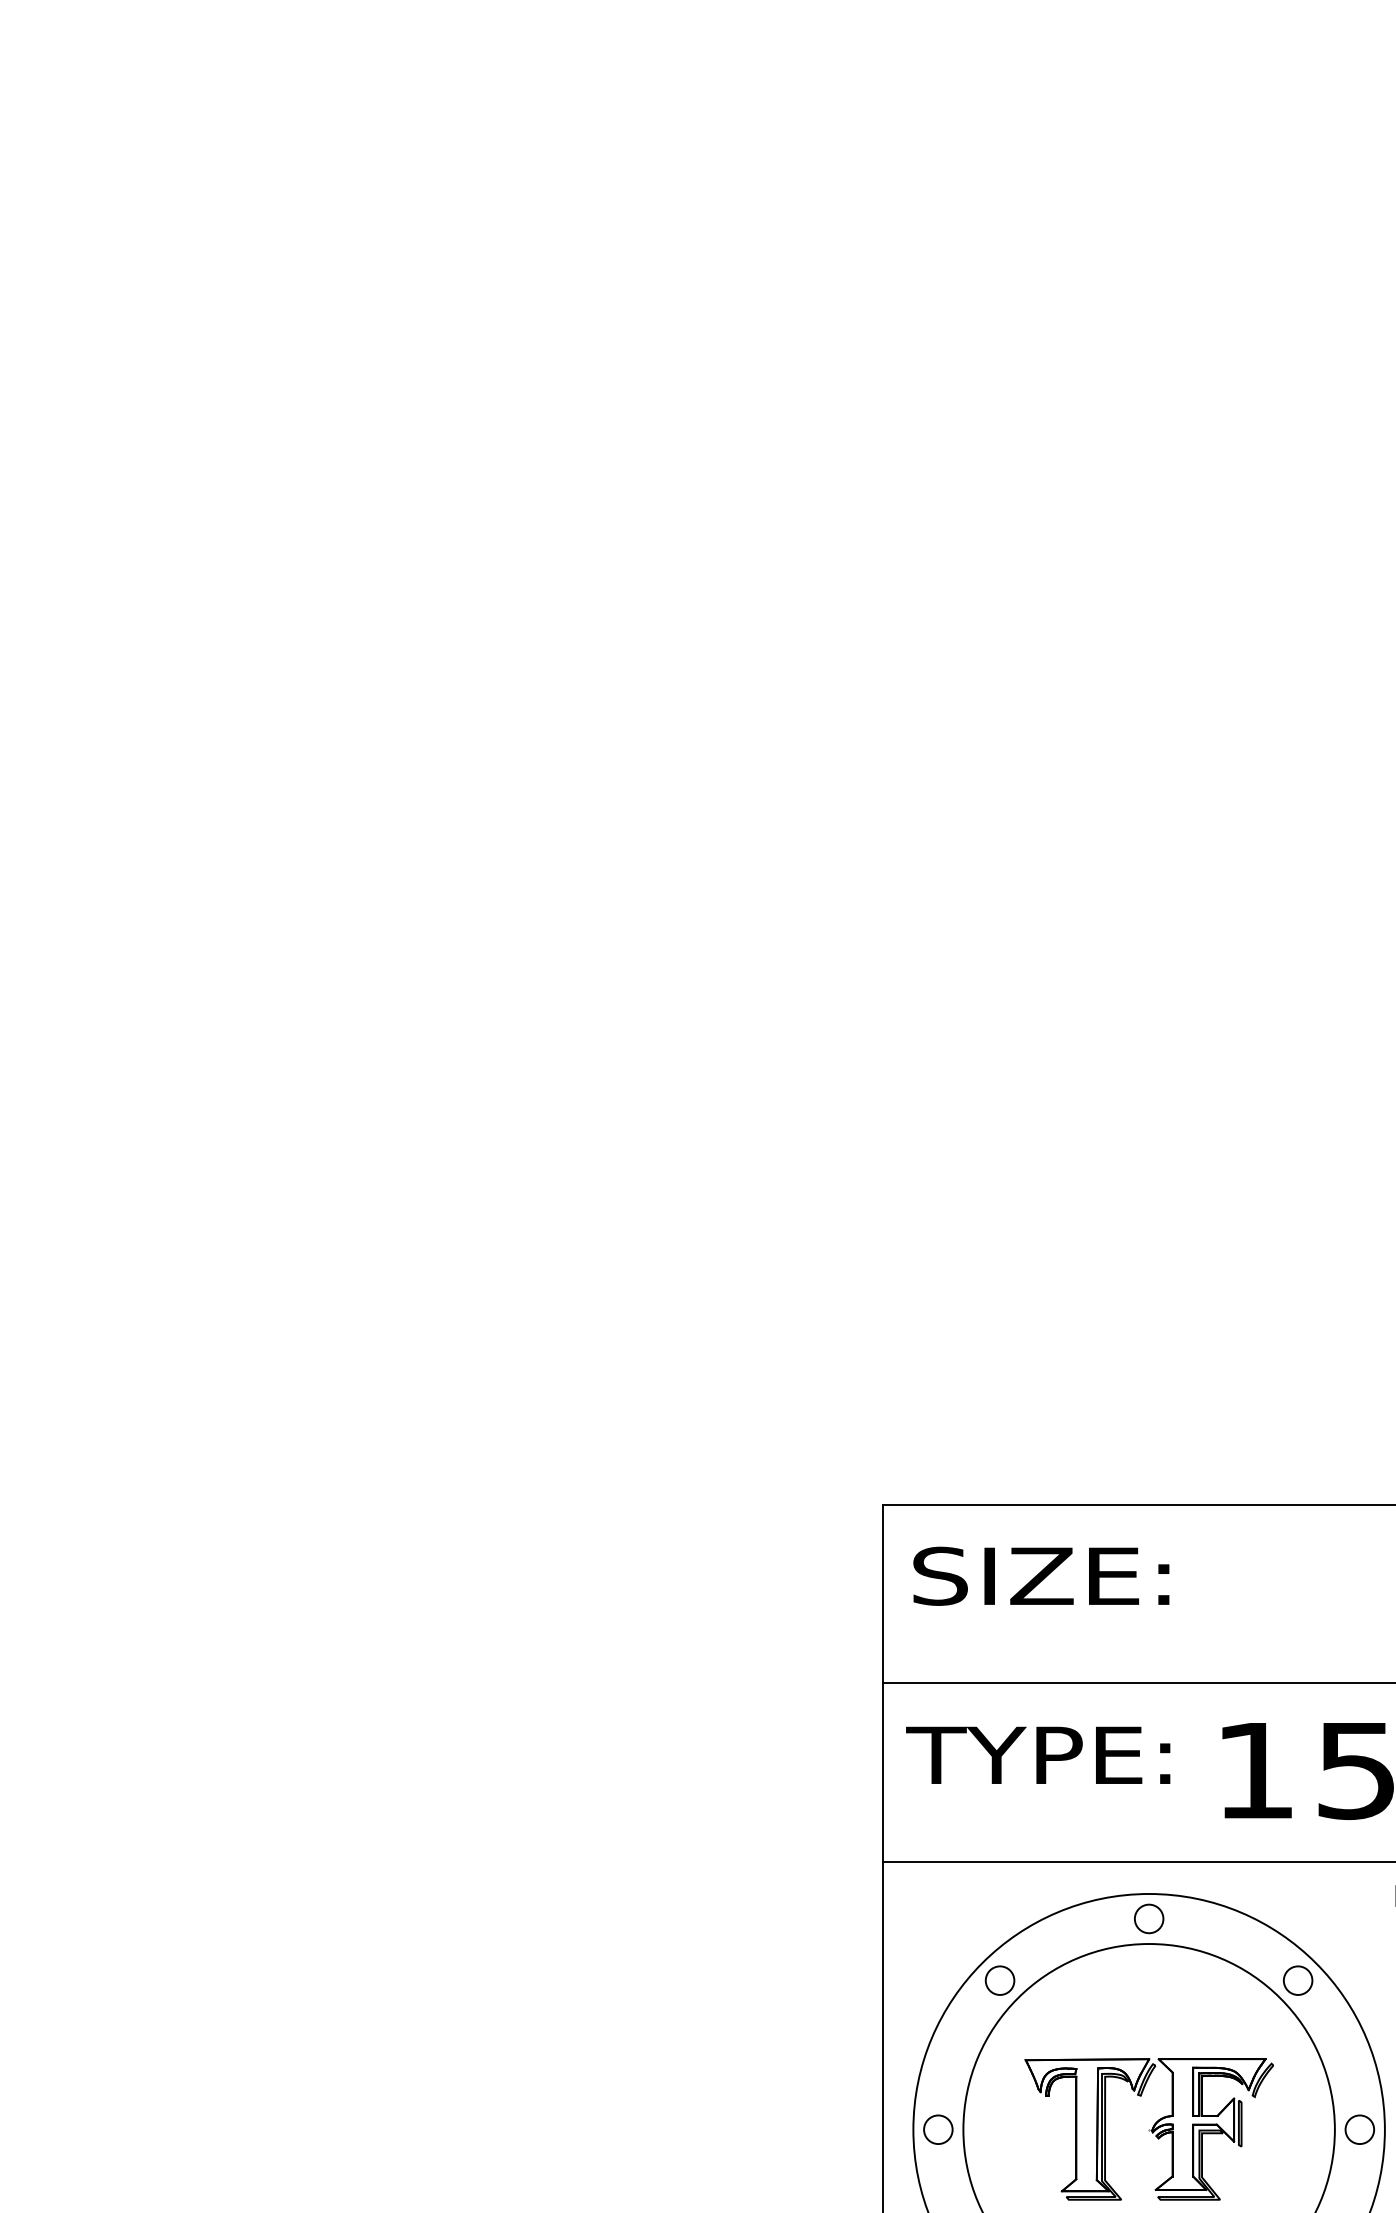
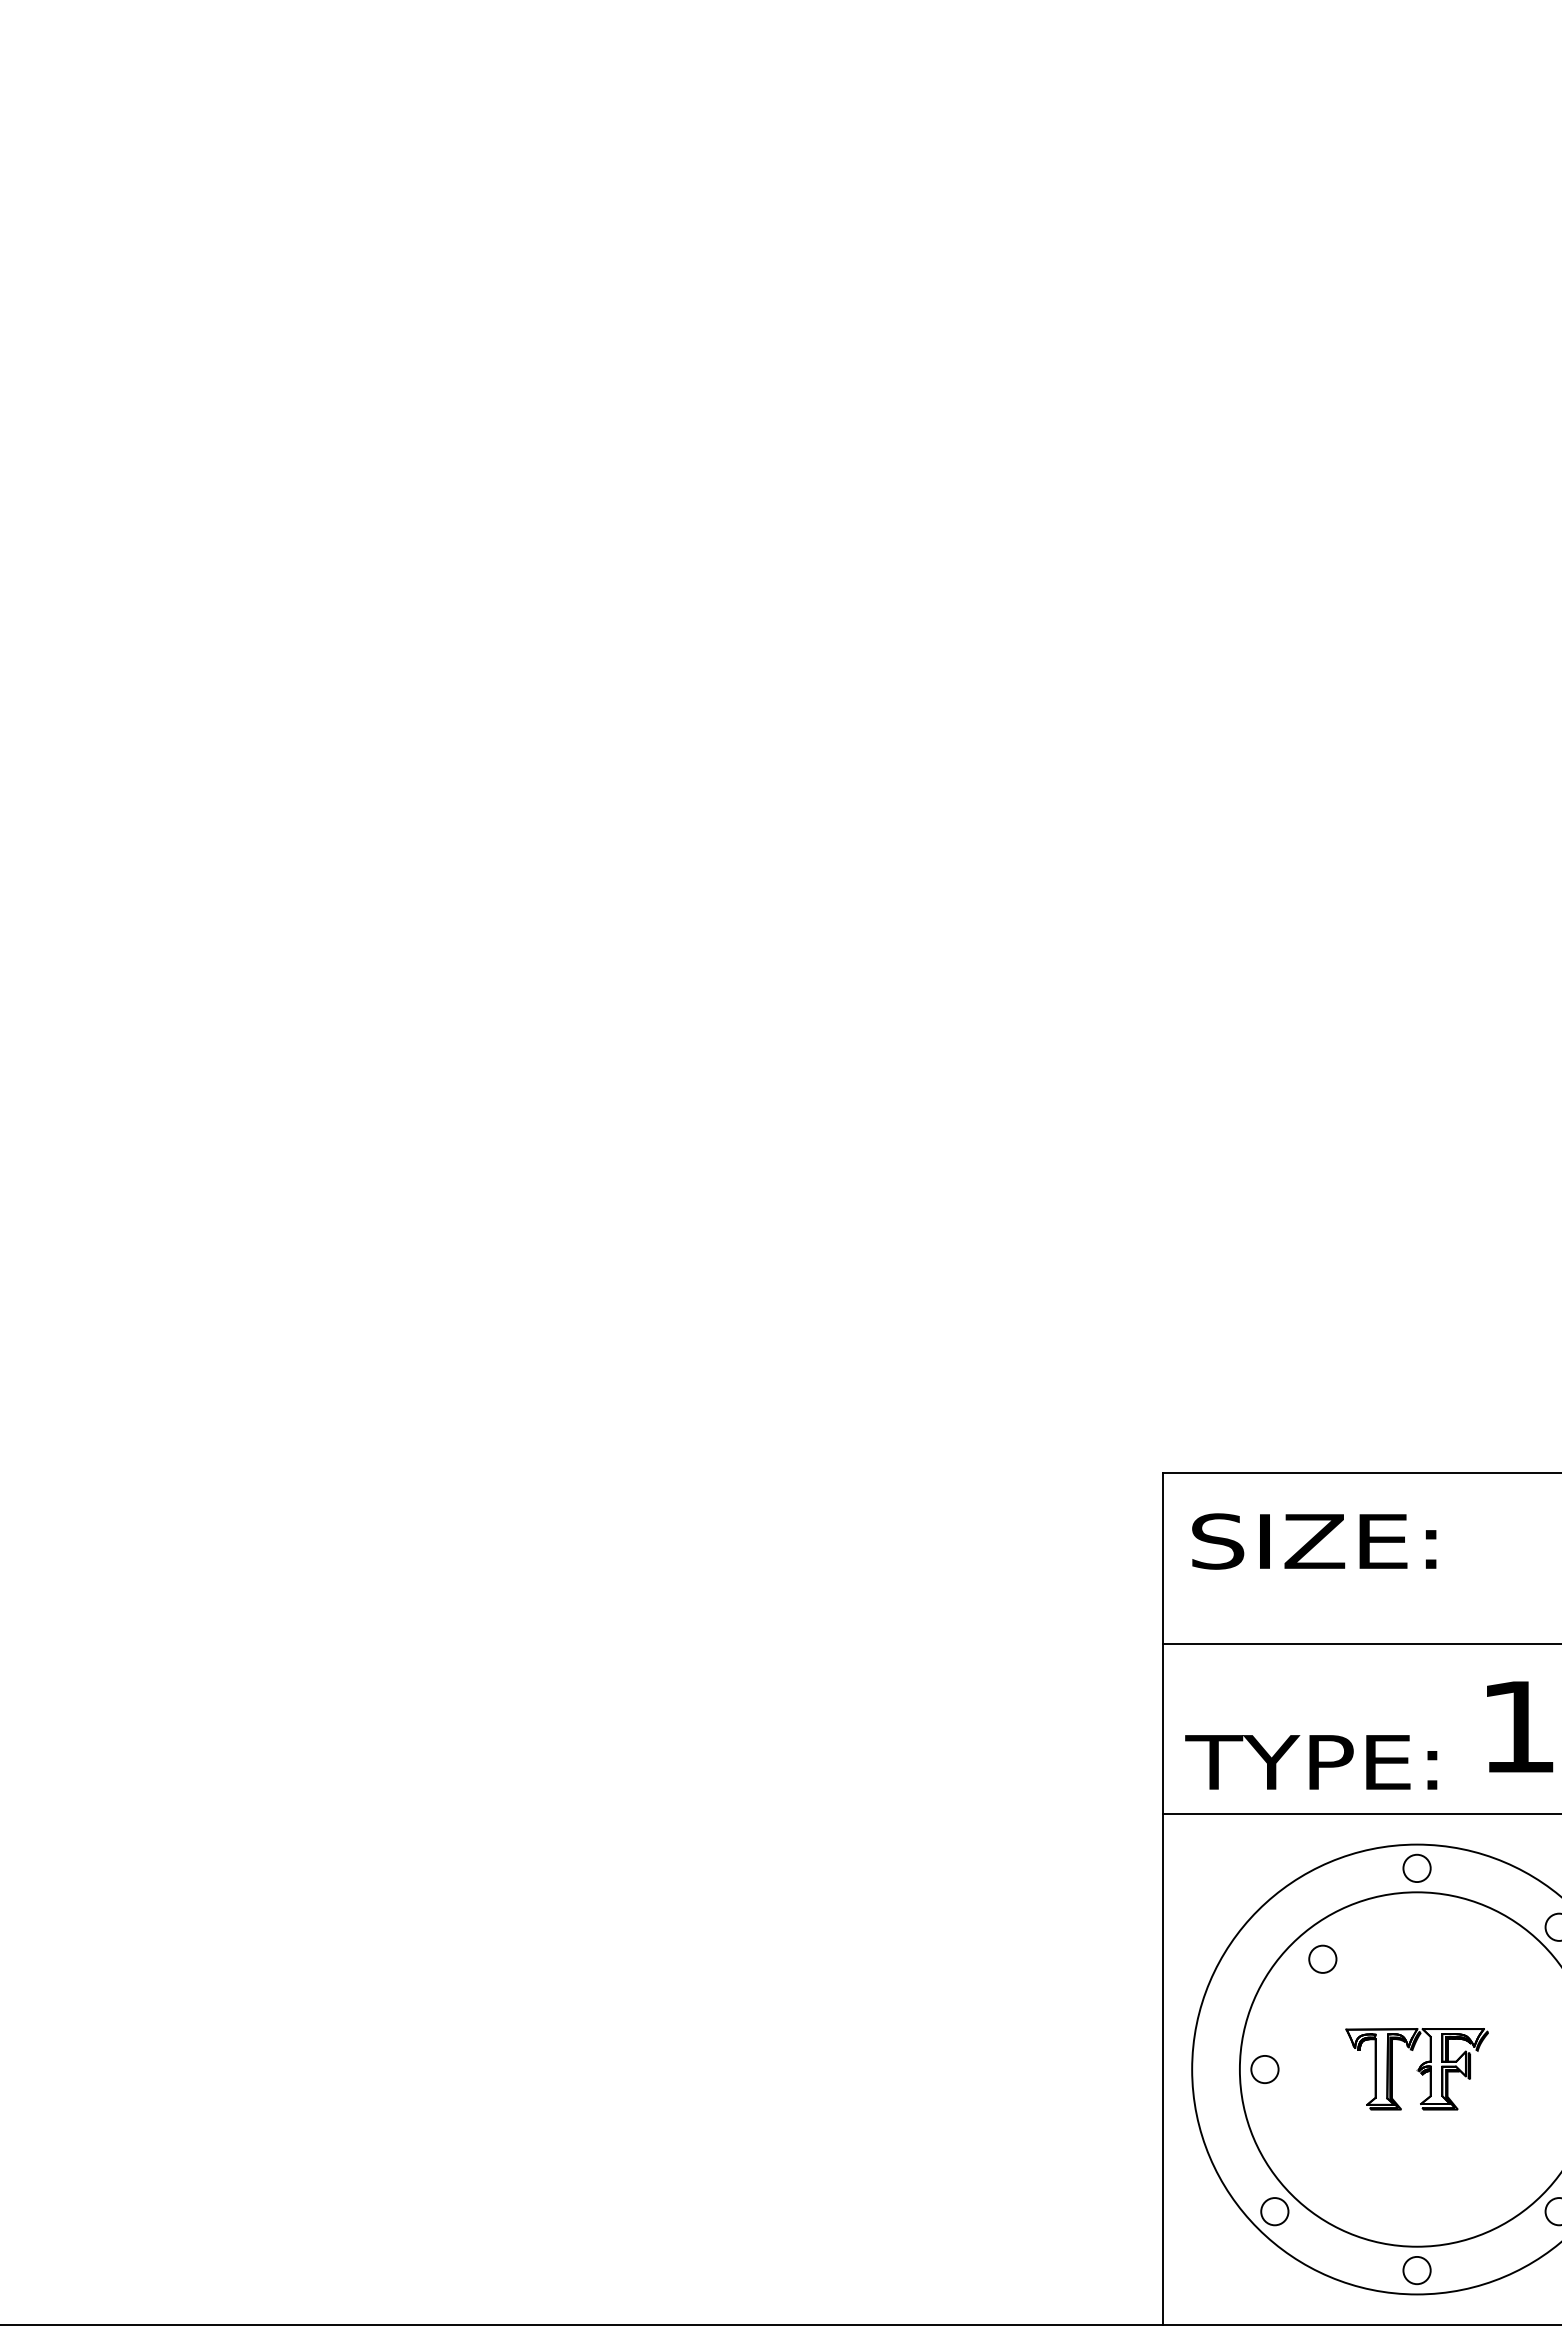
text: (1038, 1755) -> (1311, 1762), moved
circle: (999, 1979) -> (1322, 1958), moved
circle: (937, 2129) -> (1264, 2069), moved
part: (1149, 2129) -> (1417, 2069), size x0.6

